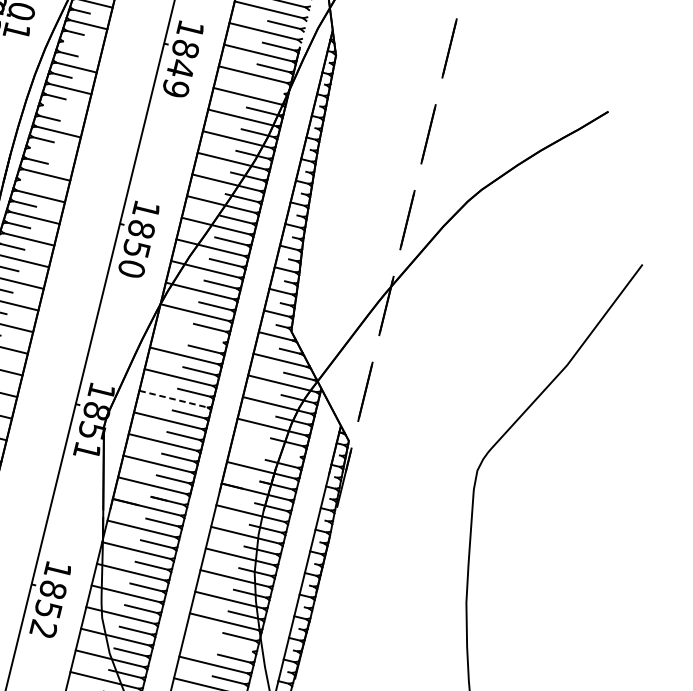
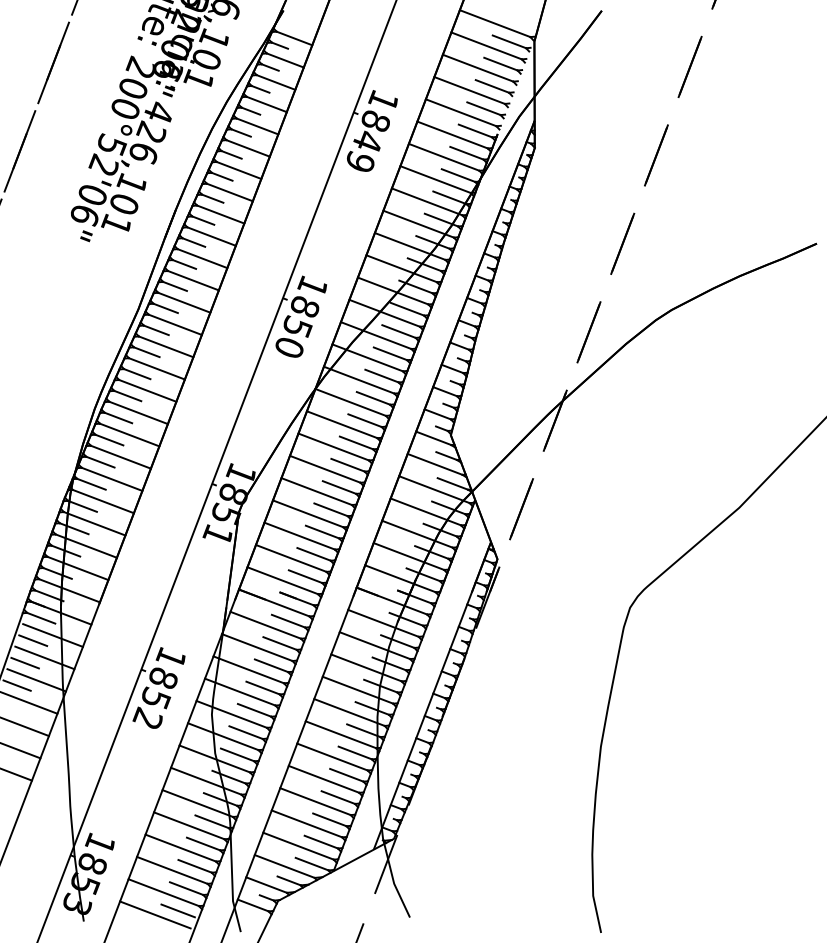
line: (82, 46) -> (266, 104), added
line: (268, 89) -> (458, 175), added
line: (63, 109) -> (238, 169), added
line: (52, 153) -> (220, 214), added
line: (30, 182) -> (193, 242), added
line: (188, 334) -> (341, 424), added
line: (173, 399) -> (316, 491), dashed -> solid
line: (266, 448) -> (408, 556), added
line: (218, 642) -> (332, 756), added

